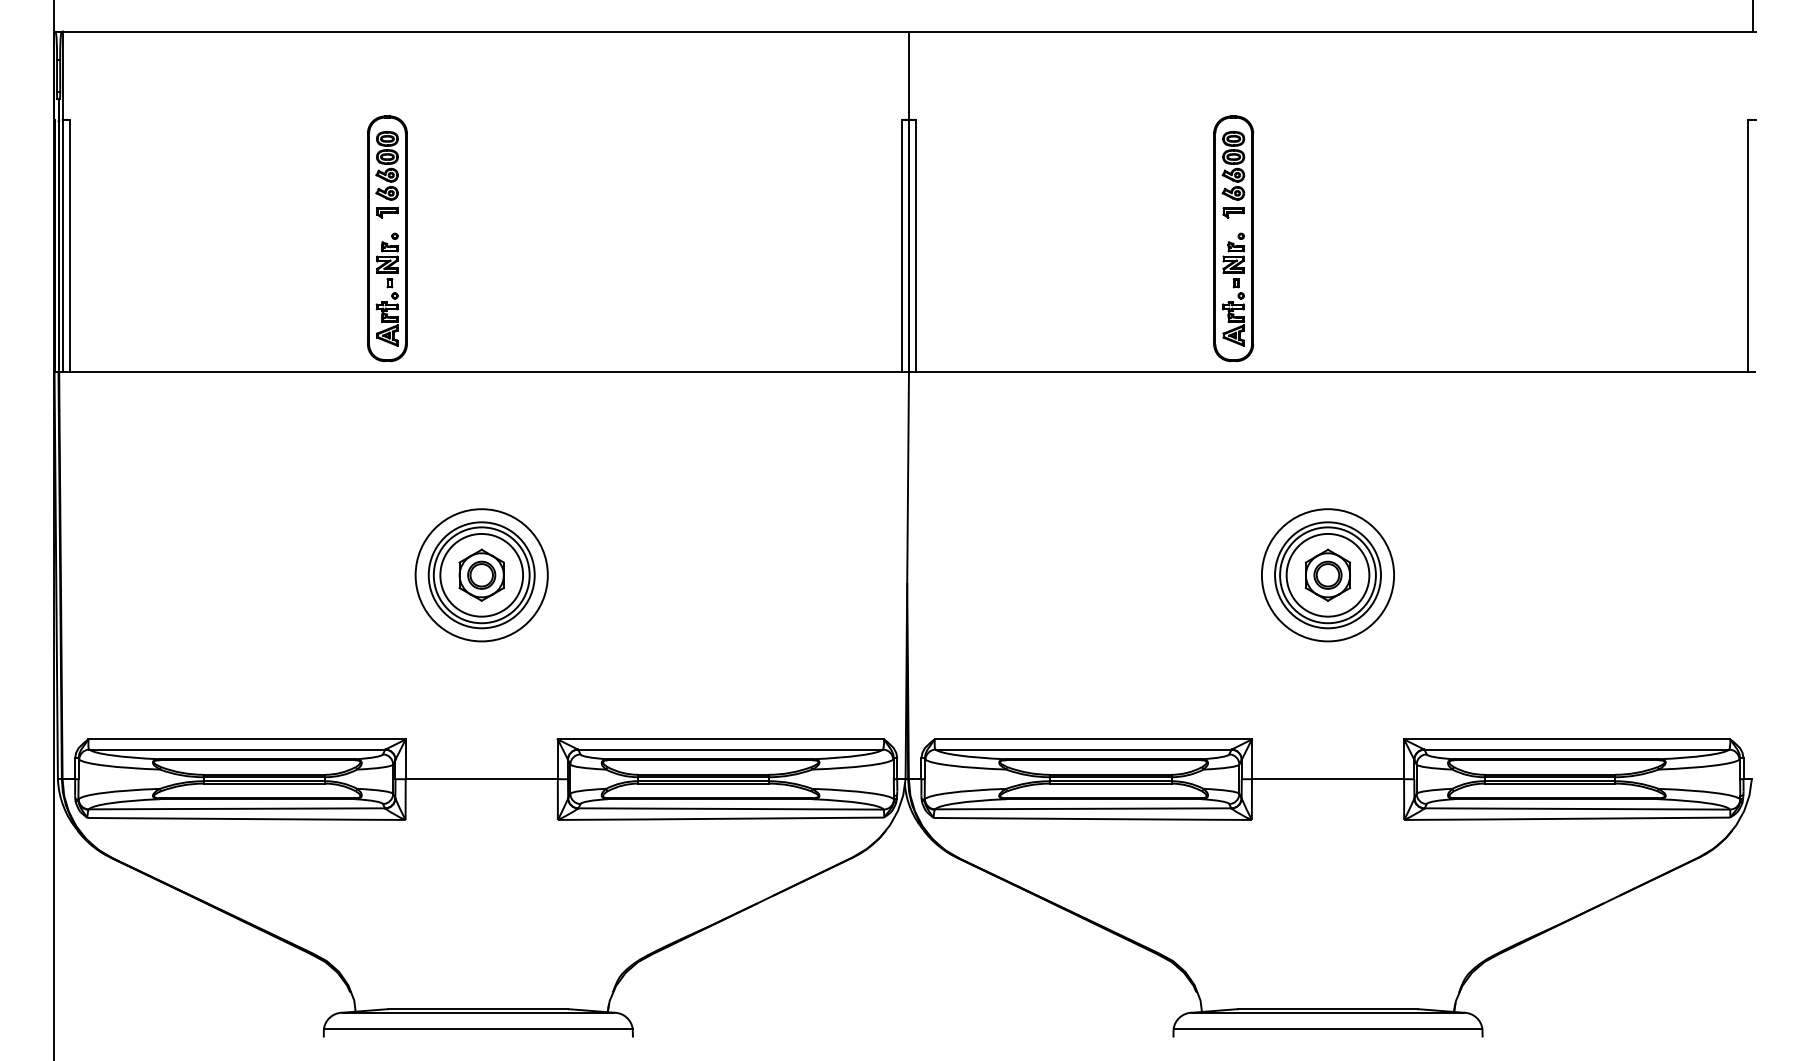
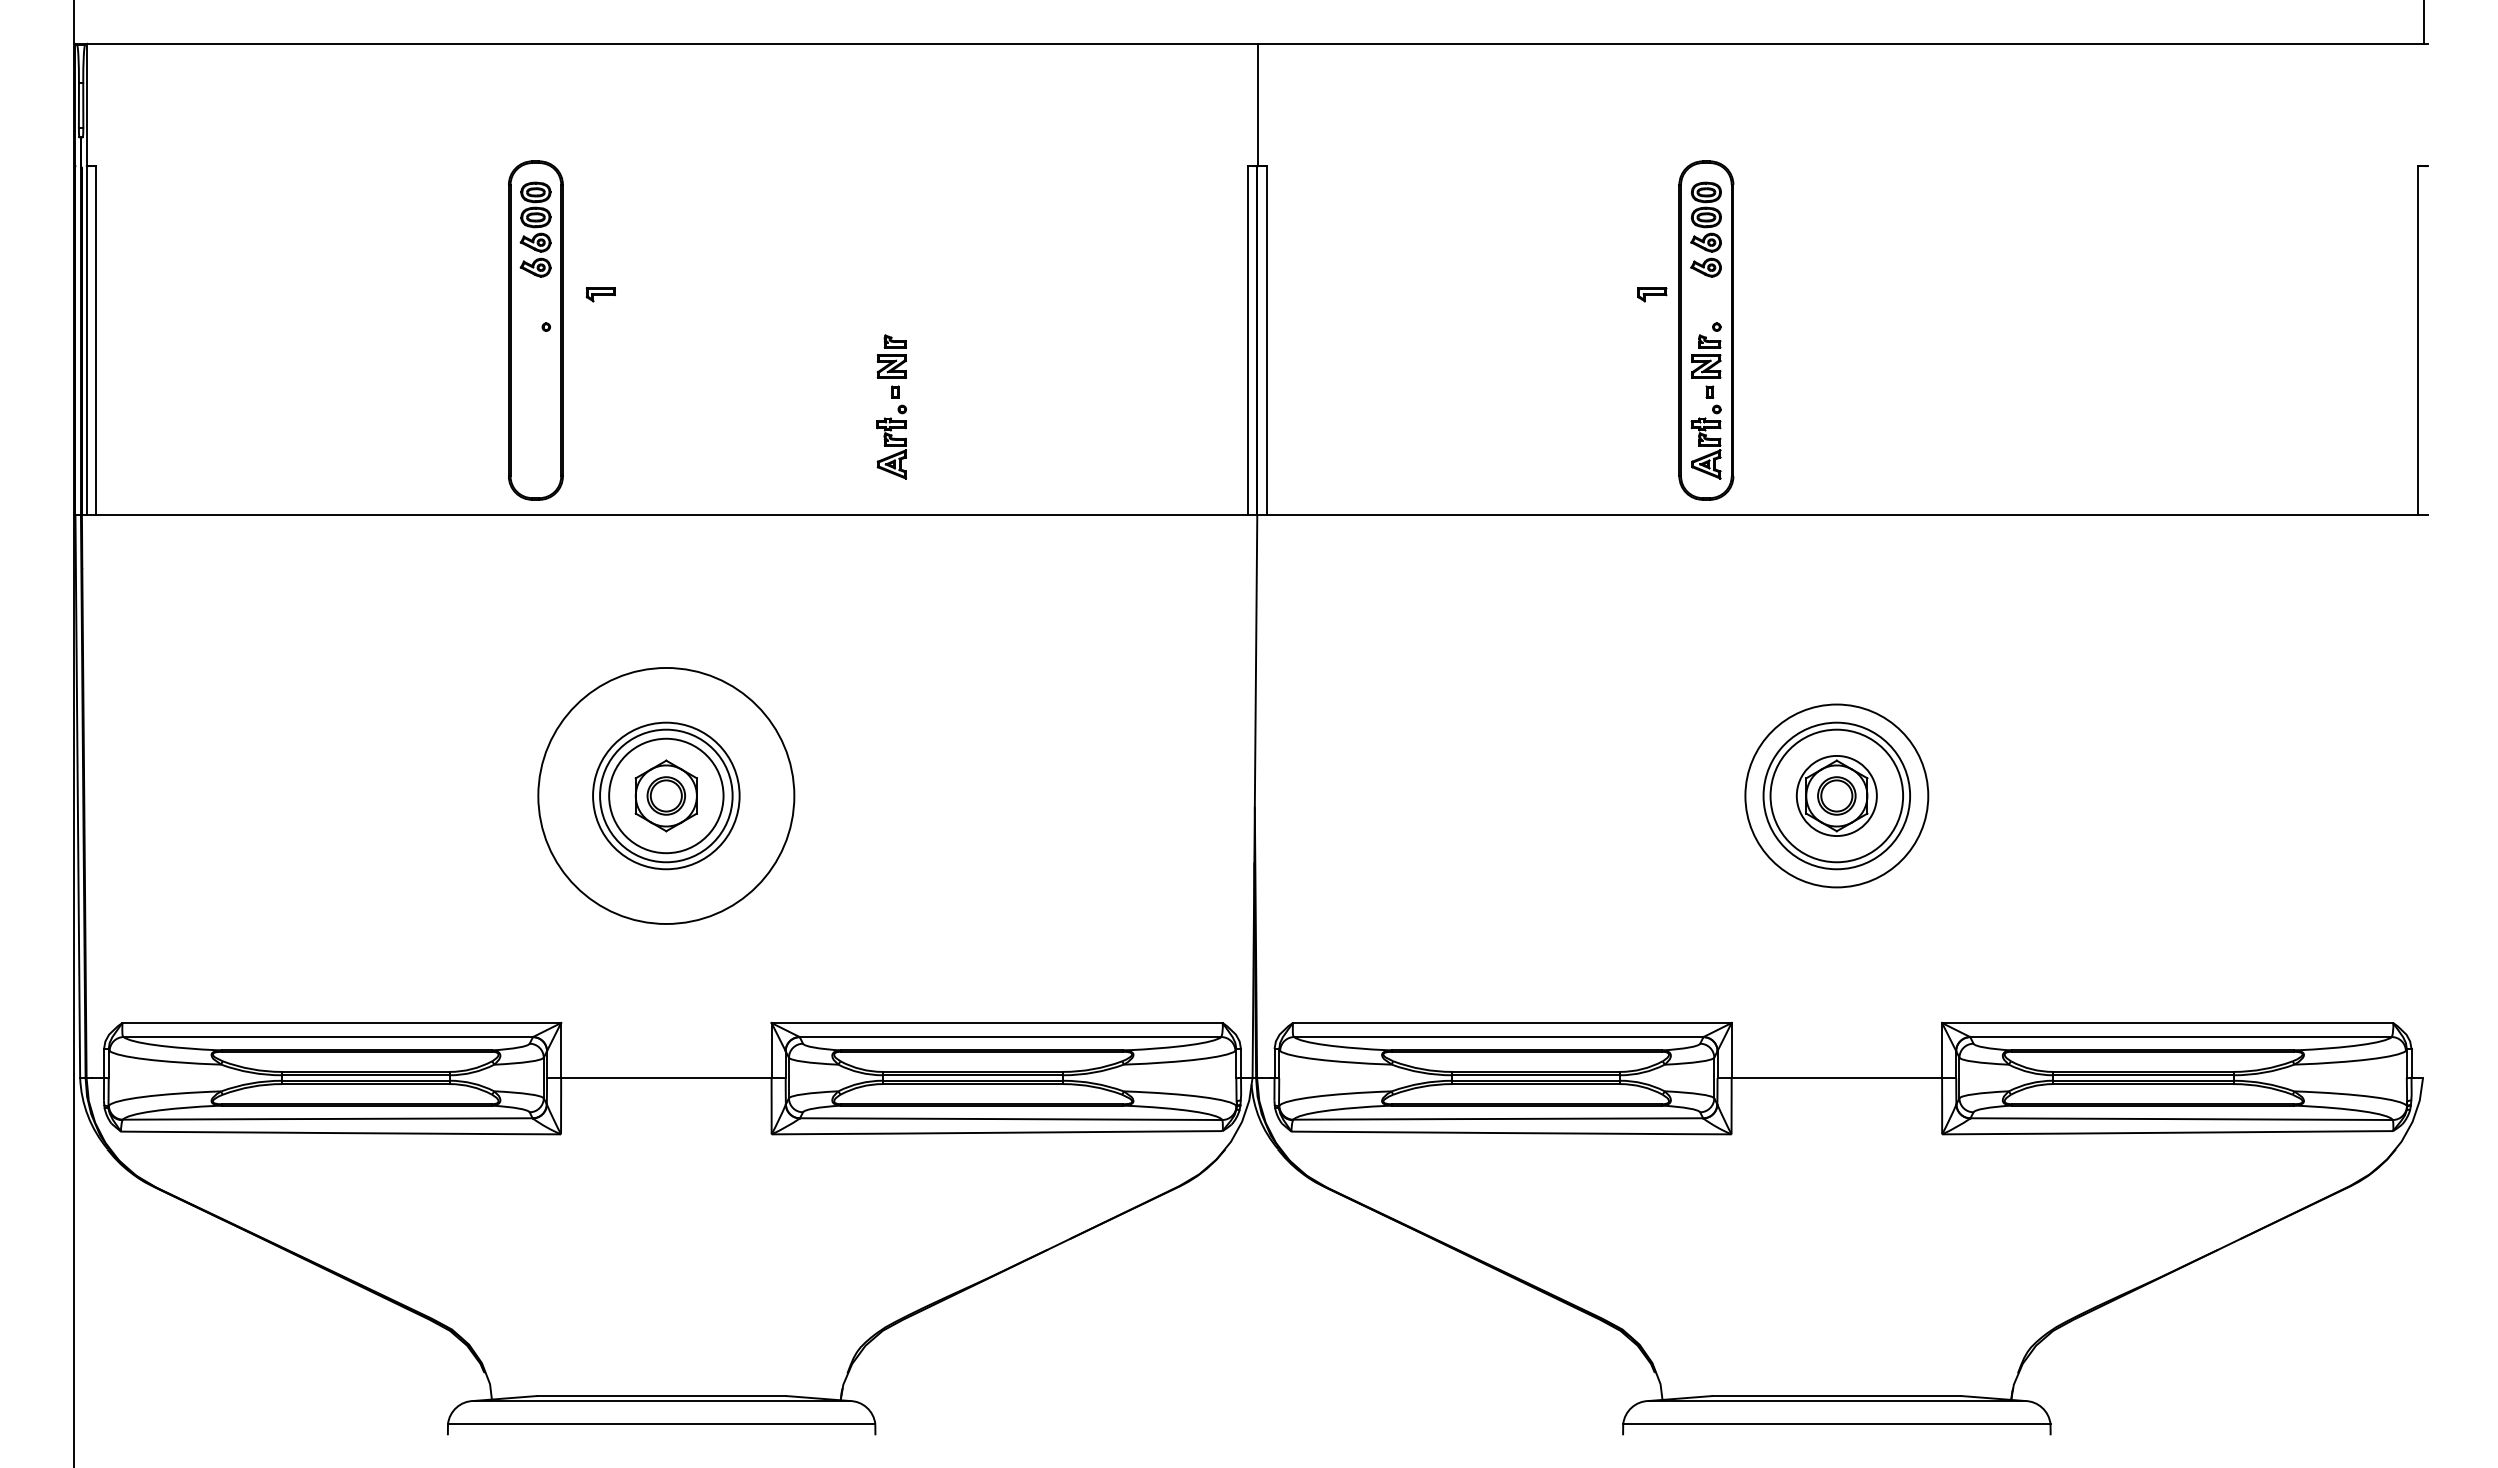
part: (387, 212) -> (600, 294), moved
part: (1233, 212) -> (1652, 294), moved
part: (391, 295) -> (897, 408), moved
circle: (481, 574) -> (665, 795), size x1.4
circle: (1327, 574) -> (1836, 795), size x0.7

